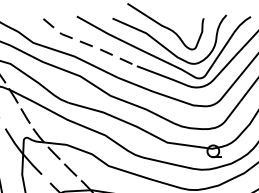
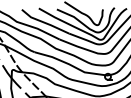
line: (90, 46) -> (45, 23), dashed -> solid

